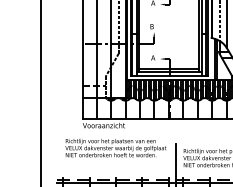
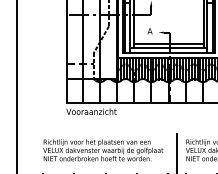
text: (115, 148) -> (102, 150), moved

